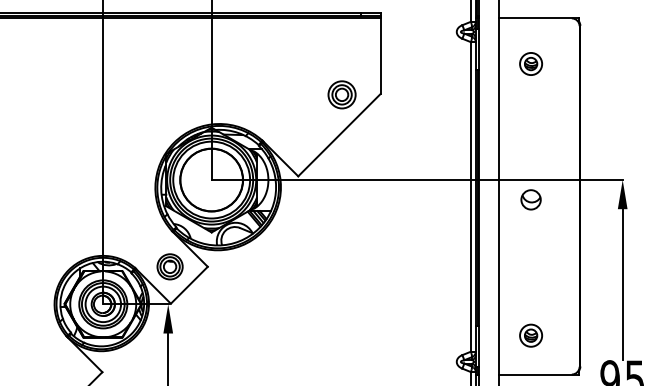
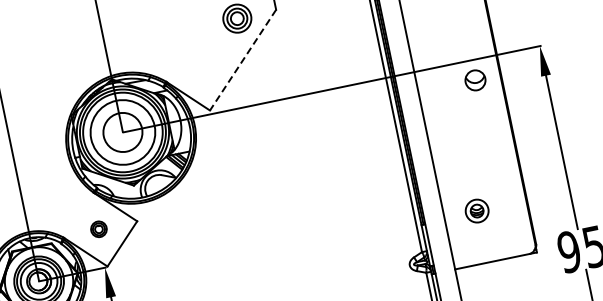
line: (339, 135) -> (243, 60), solid -> dashed
circle: (211, 179) -> (122, 131), size x0.6
part: (530, 199) -> (474, 80), moved
part: (169, 266) -> (98, 229), size x0.6
part: (530, 335) -> (476, 210), moved

